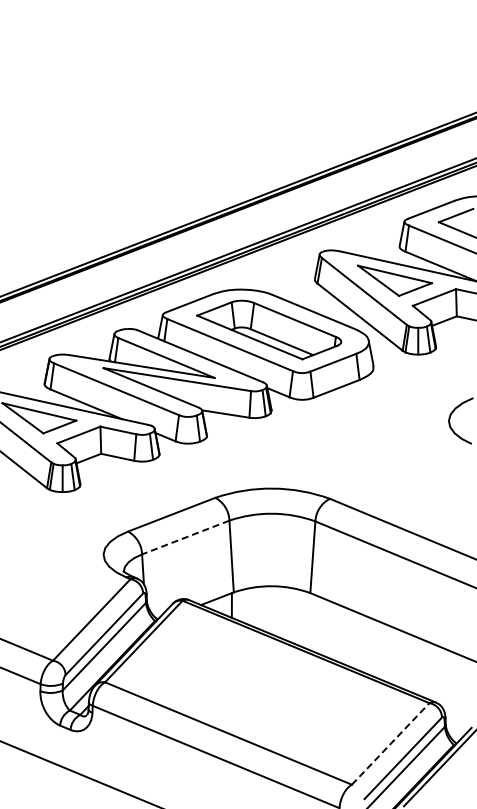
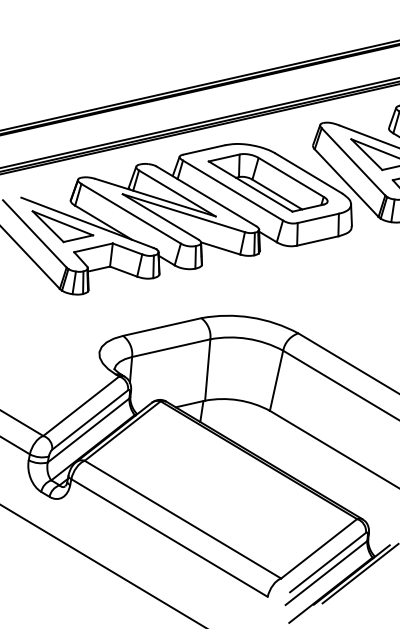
line: (185, 537) -> (171, 348), dashed -> solid
line: (391, 743) -> (319, 548), dashed -> solid

